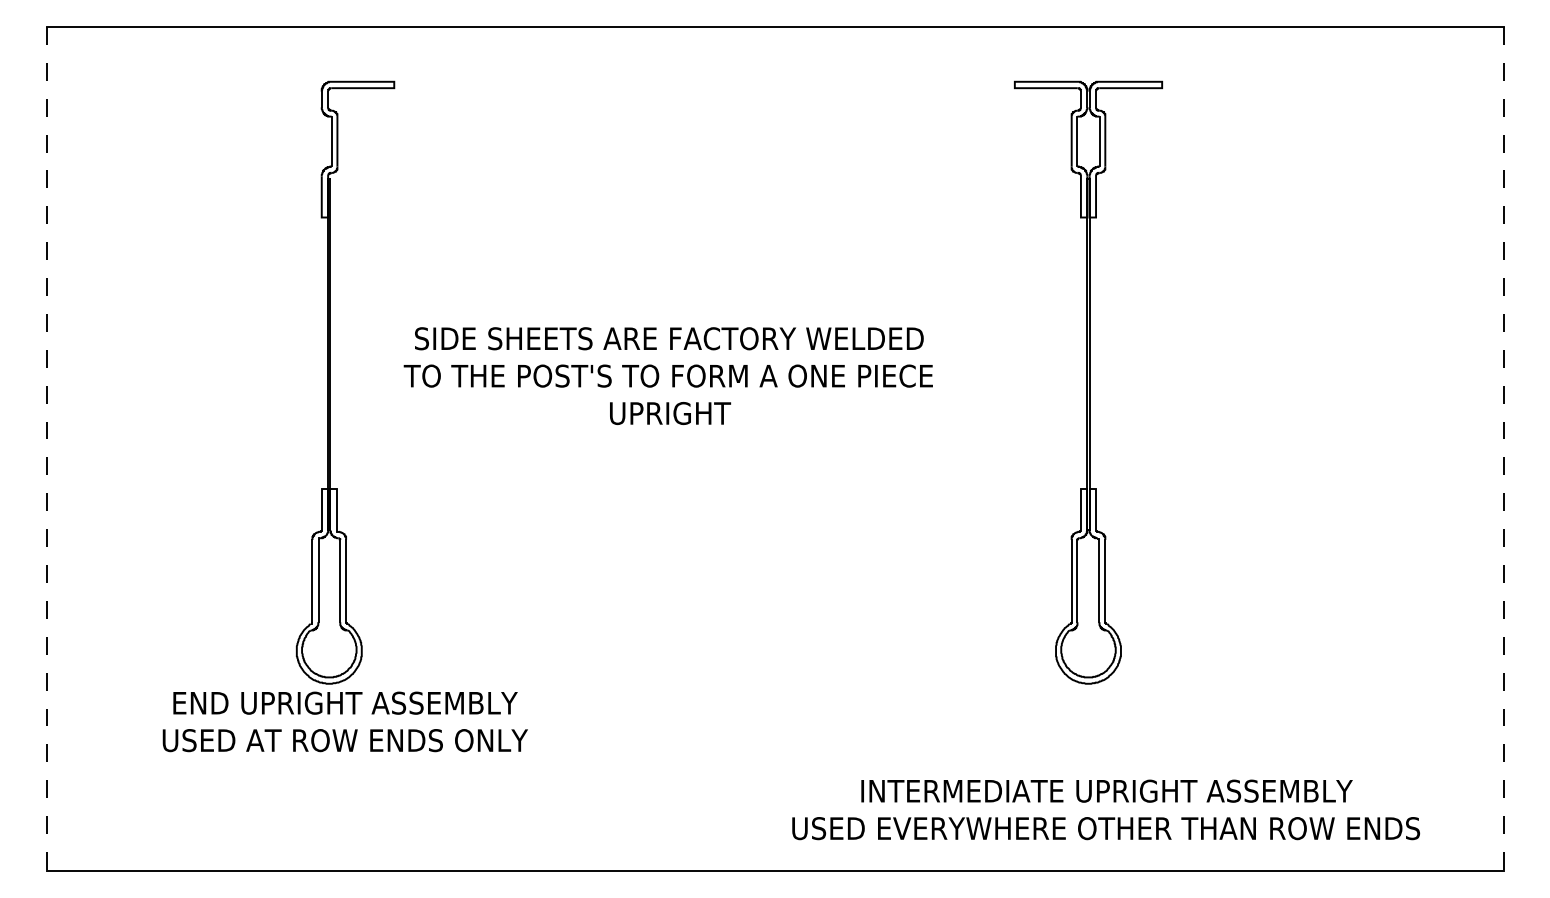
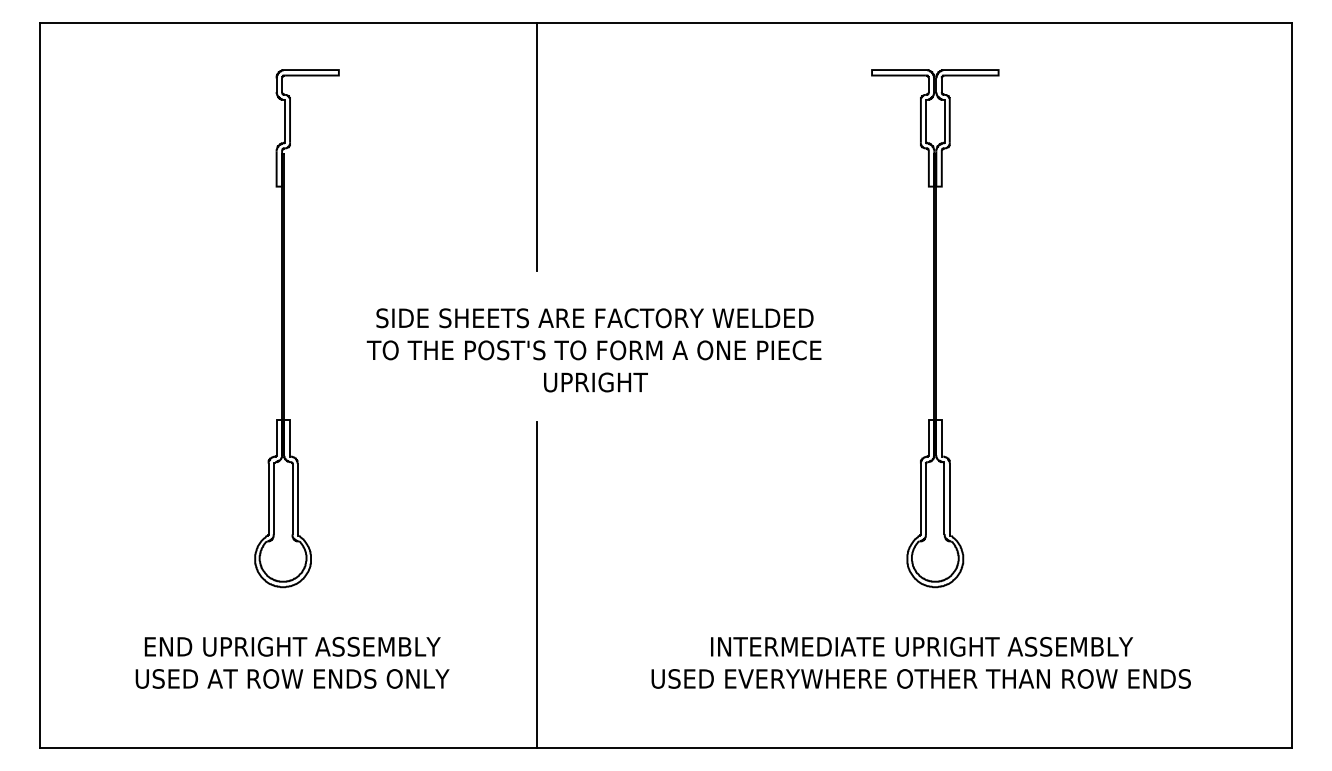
line: (625, 170) -> (537, 146), added
text: (667, 375) -> (593, 349), moved
line: (46, 449) -> (40, 385), dashed -> solid
line: (1503, 449) -> (1291, 385), dashed -> solid
line: (625, 681) -> (537, 585), added
text: (344, 721) -> (291, 662), moved
text: (1106, 809) -> (921, 662), moved

